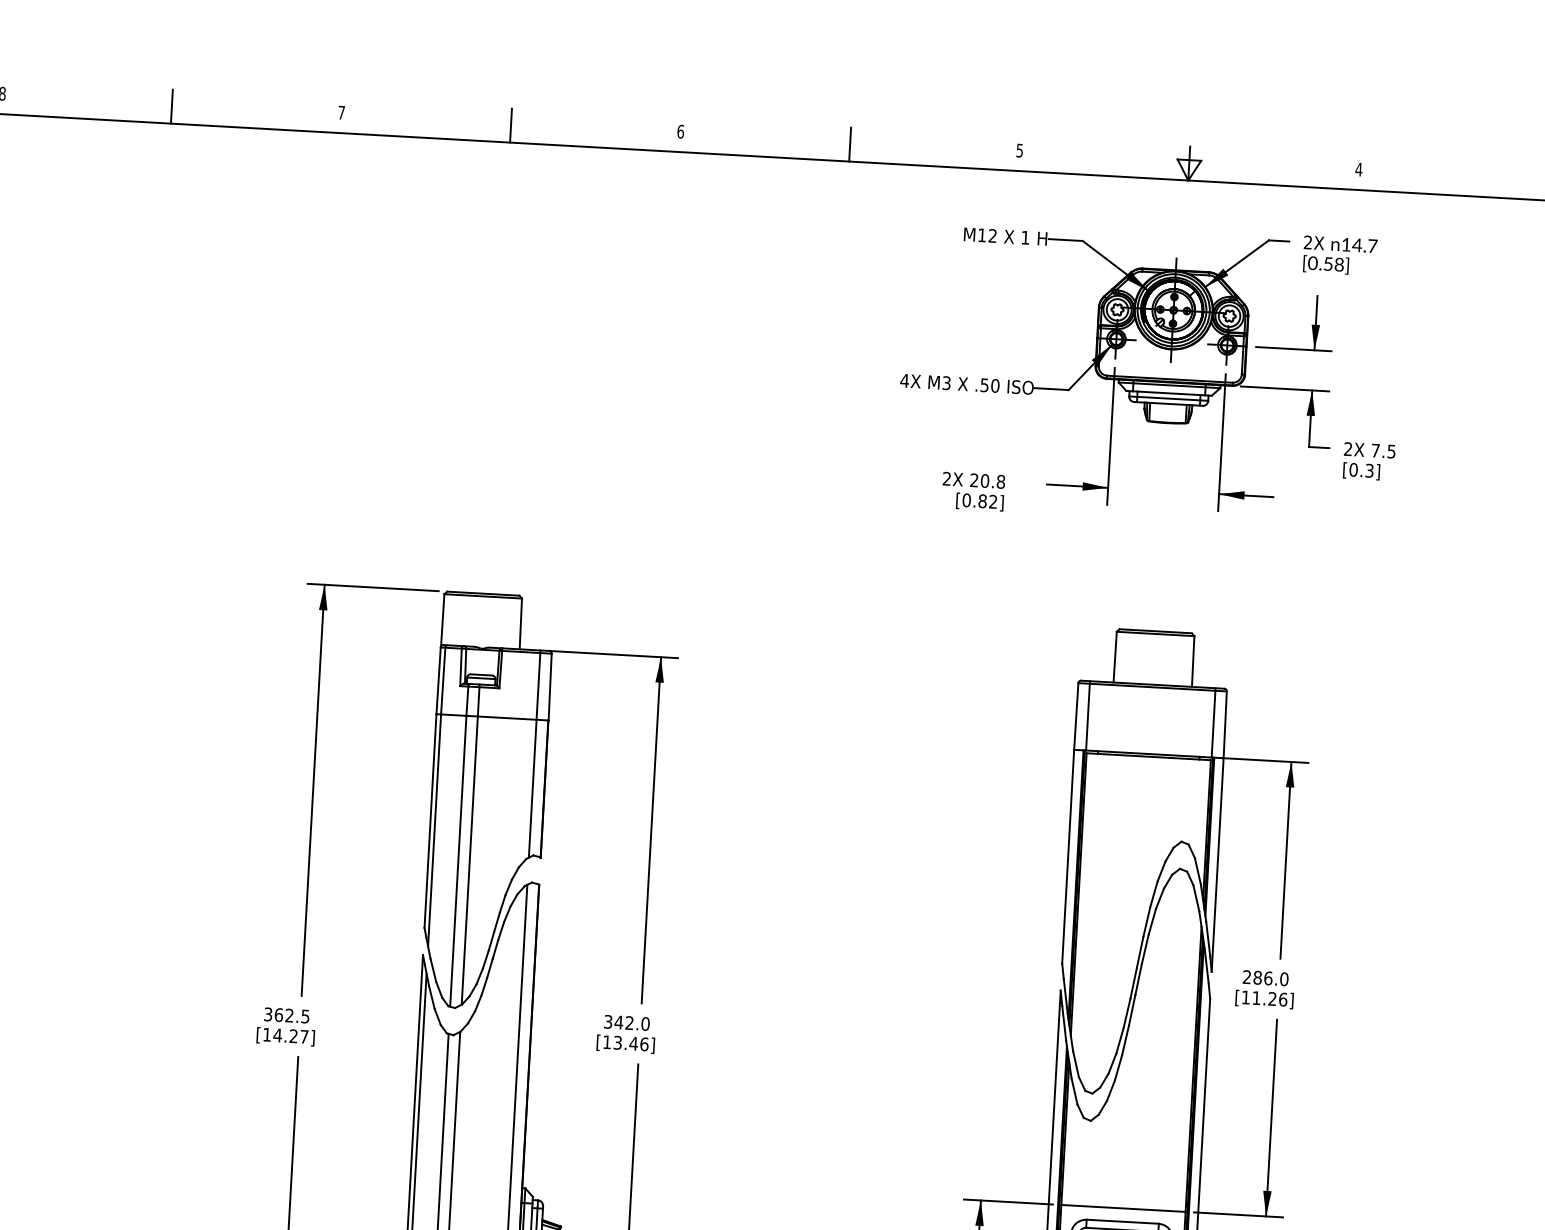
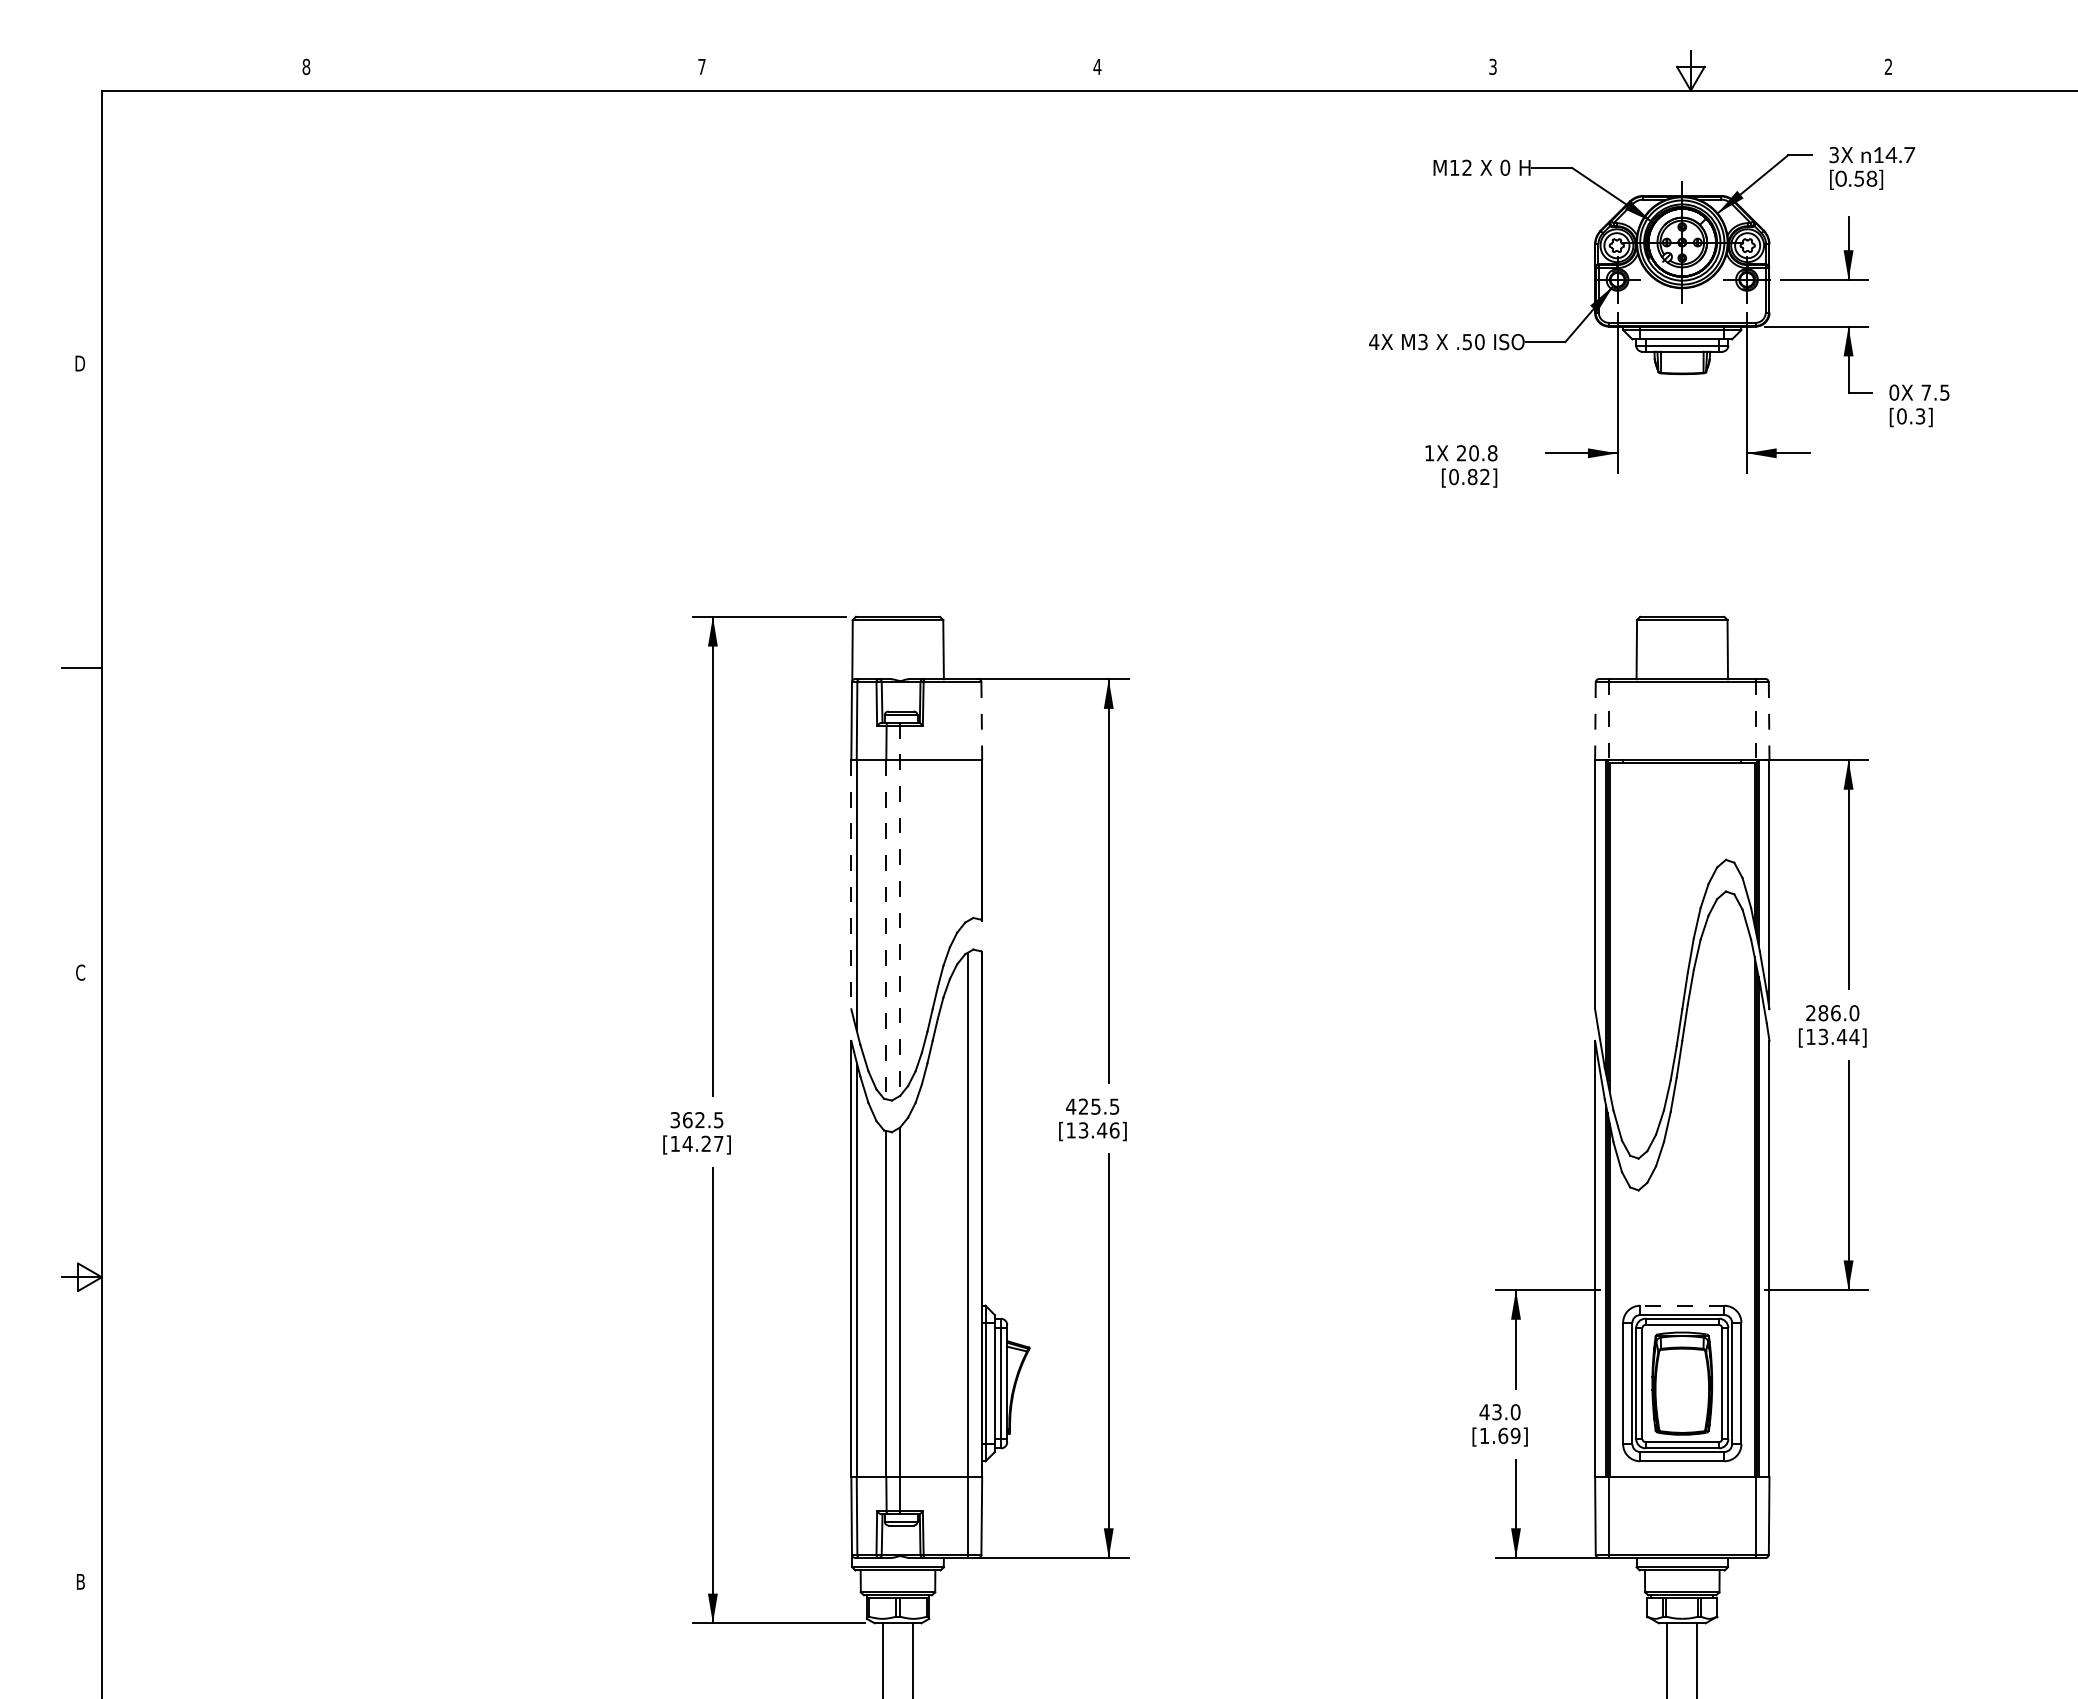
line: (172, 106) -> (504, 70), removed
line: (510, 125) -> (899, 70), removed
text: (680, 131) -> (1097, 66), 6 -> 4
line: (850, 144) -> (1295, 70), removed
text: (1019, 149) -> (1492, 65), 5 -> 3
text: (1358, 169) -> (1888, 66), 4 -> 2
text: (1025, 237) -> (1505, 167), 1 -> 0
text: (1307, 242) -> (1833, 155), 2X -> 3X
text: (1348, 449) -> (1894, 392), 2X -> 0X
text: (946, 479) -> (1429, 453), 2X -> 1X
line: (549, 687) -> (981, 721), solid -> dashed
line: (1076, 716) -> (1595, 721), solid -> dashed
line: (1088, 716) -> (1609, 720), solid -> dashed
line: (1213, 723) -> (1755, 720), solid -> dashed
line: (1225, 725) -> (1769, 721), solid -> dashed
line: (535, 753) -> (968, 799), removed
line: (430, 820) -> (851, 884), solid -> dashed
line: (470, 844) -> (899, 909), solid -> dashed
line: (458, 861) -> (886, 929), solid -> dashed
text: (1269, 998) -> (1838, 1036), [11.26] -> [13.44]
text: (626, 1022) -> (1092, 1106), 342.0 -> 425.5
line: (1122, 1208) -> (1681, 1290), removed
line: (1122, 1221) -> (1681, 1305), solid -> dashed

